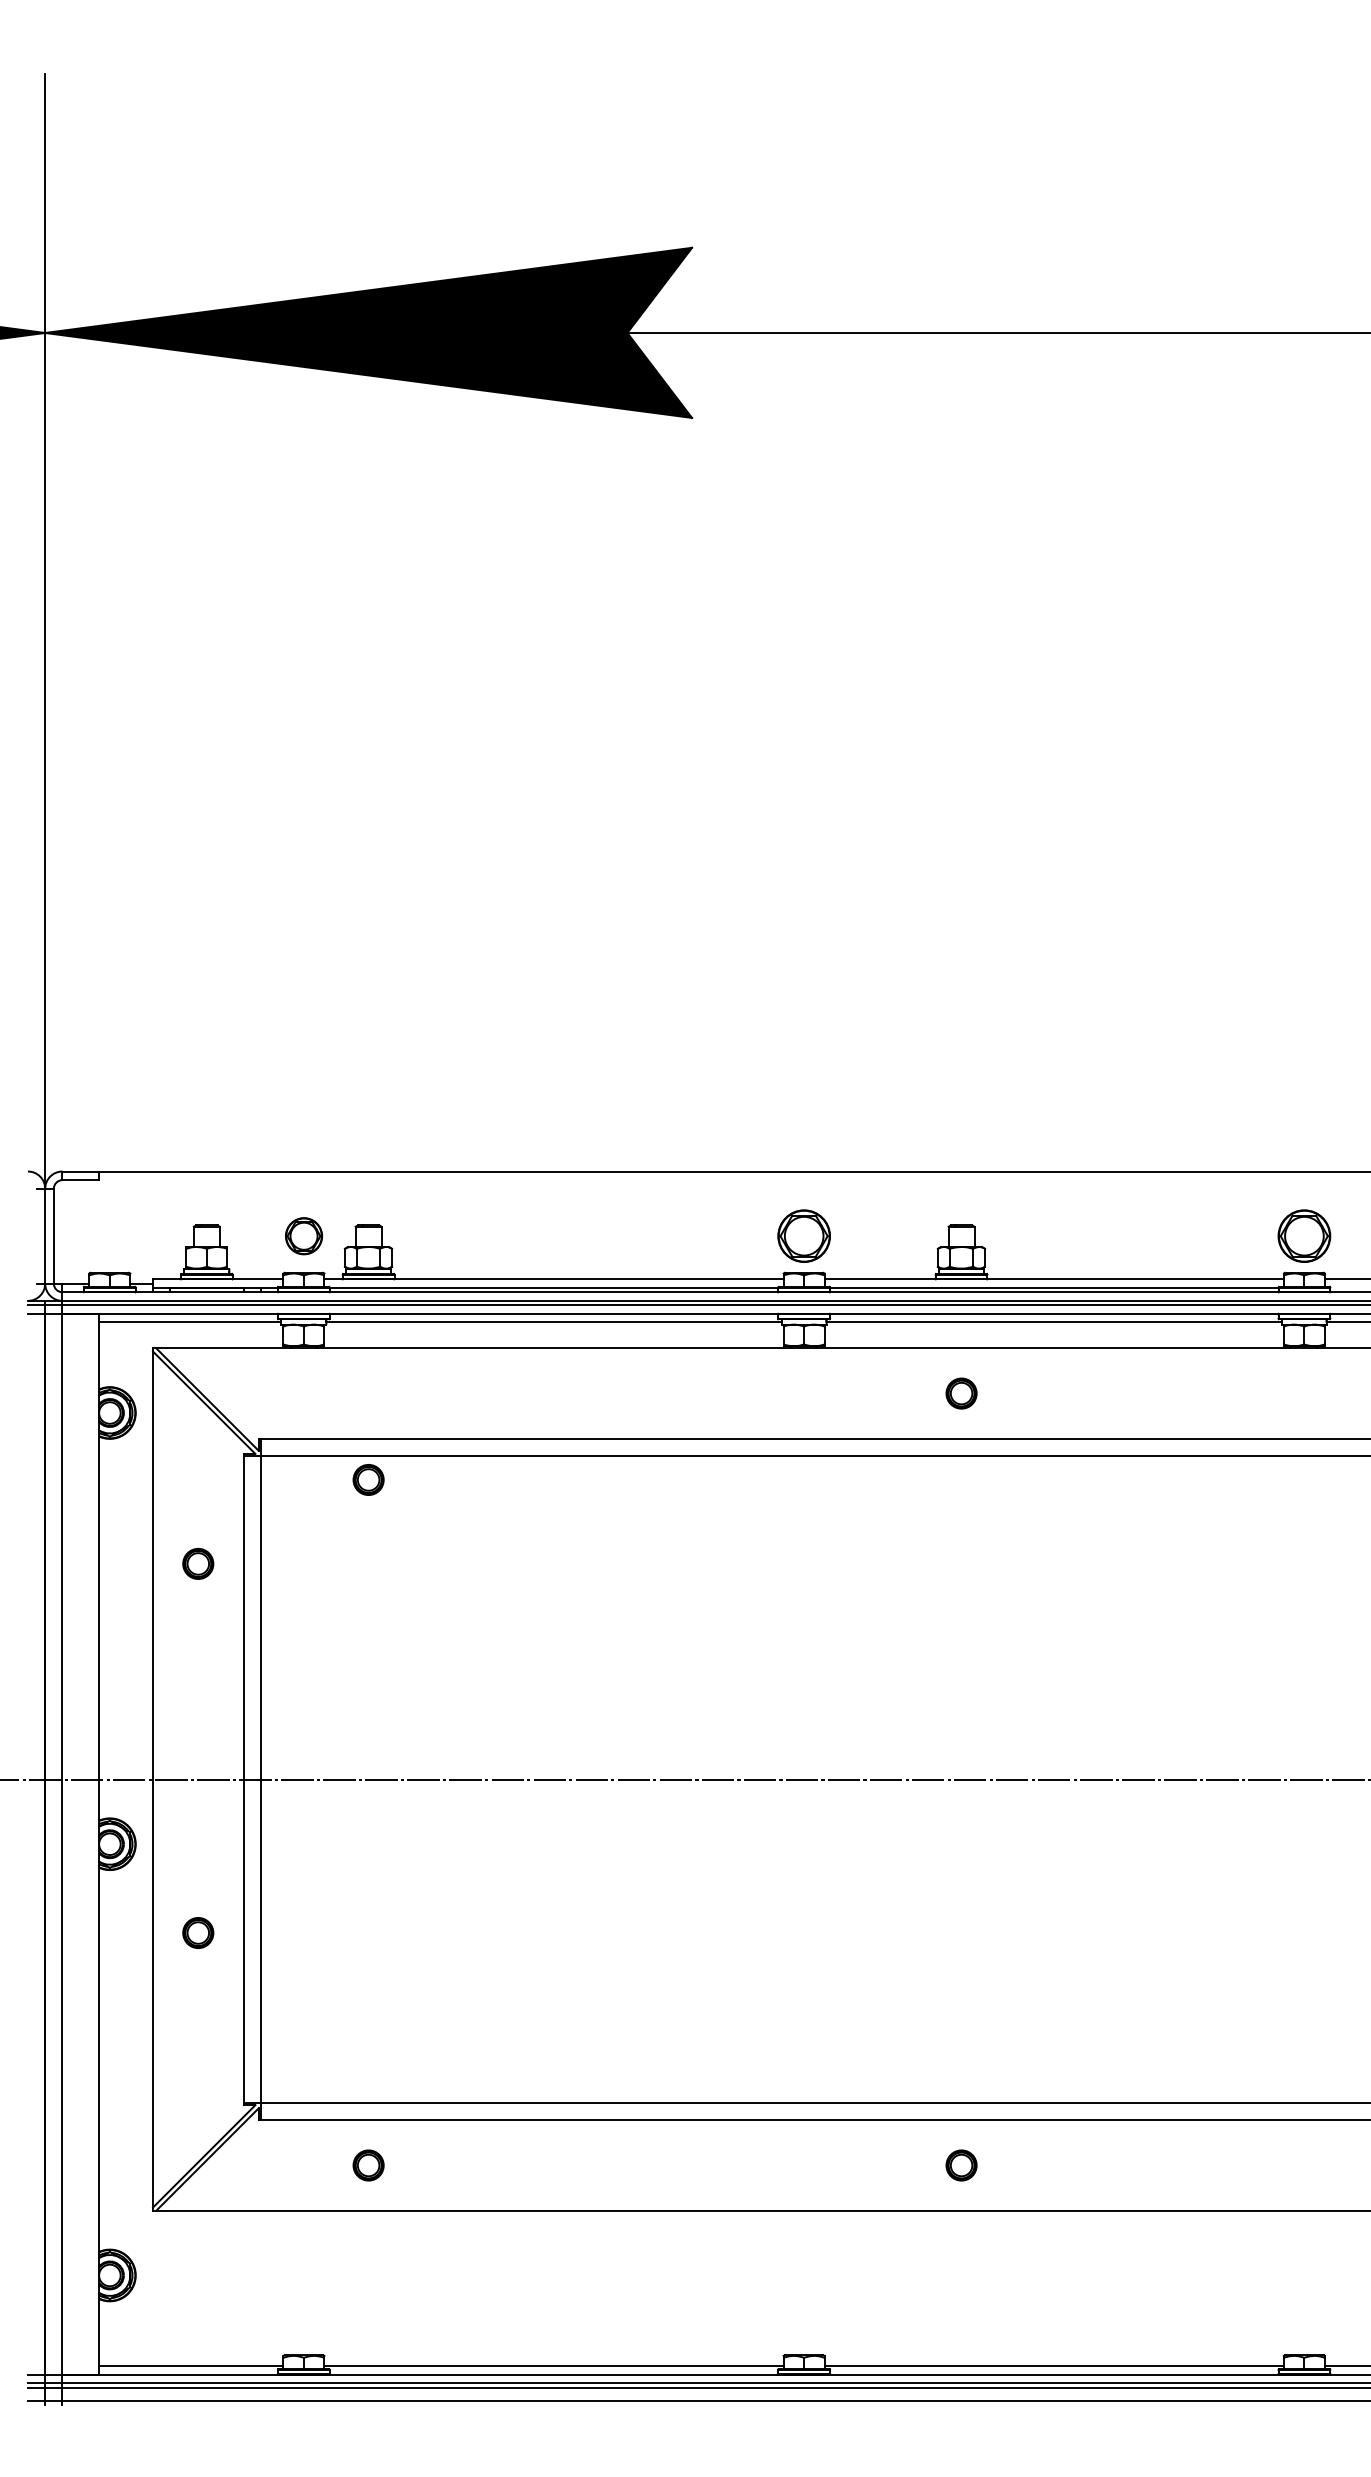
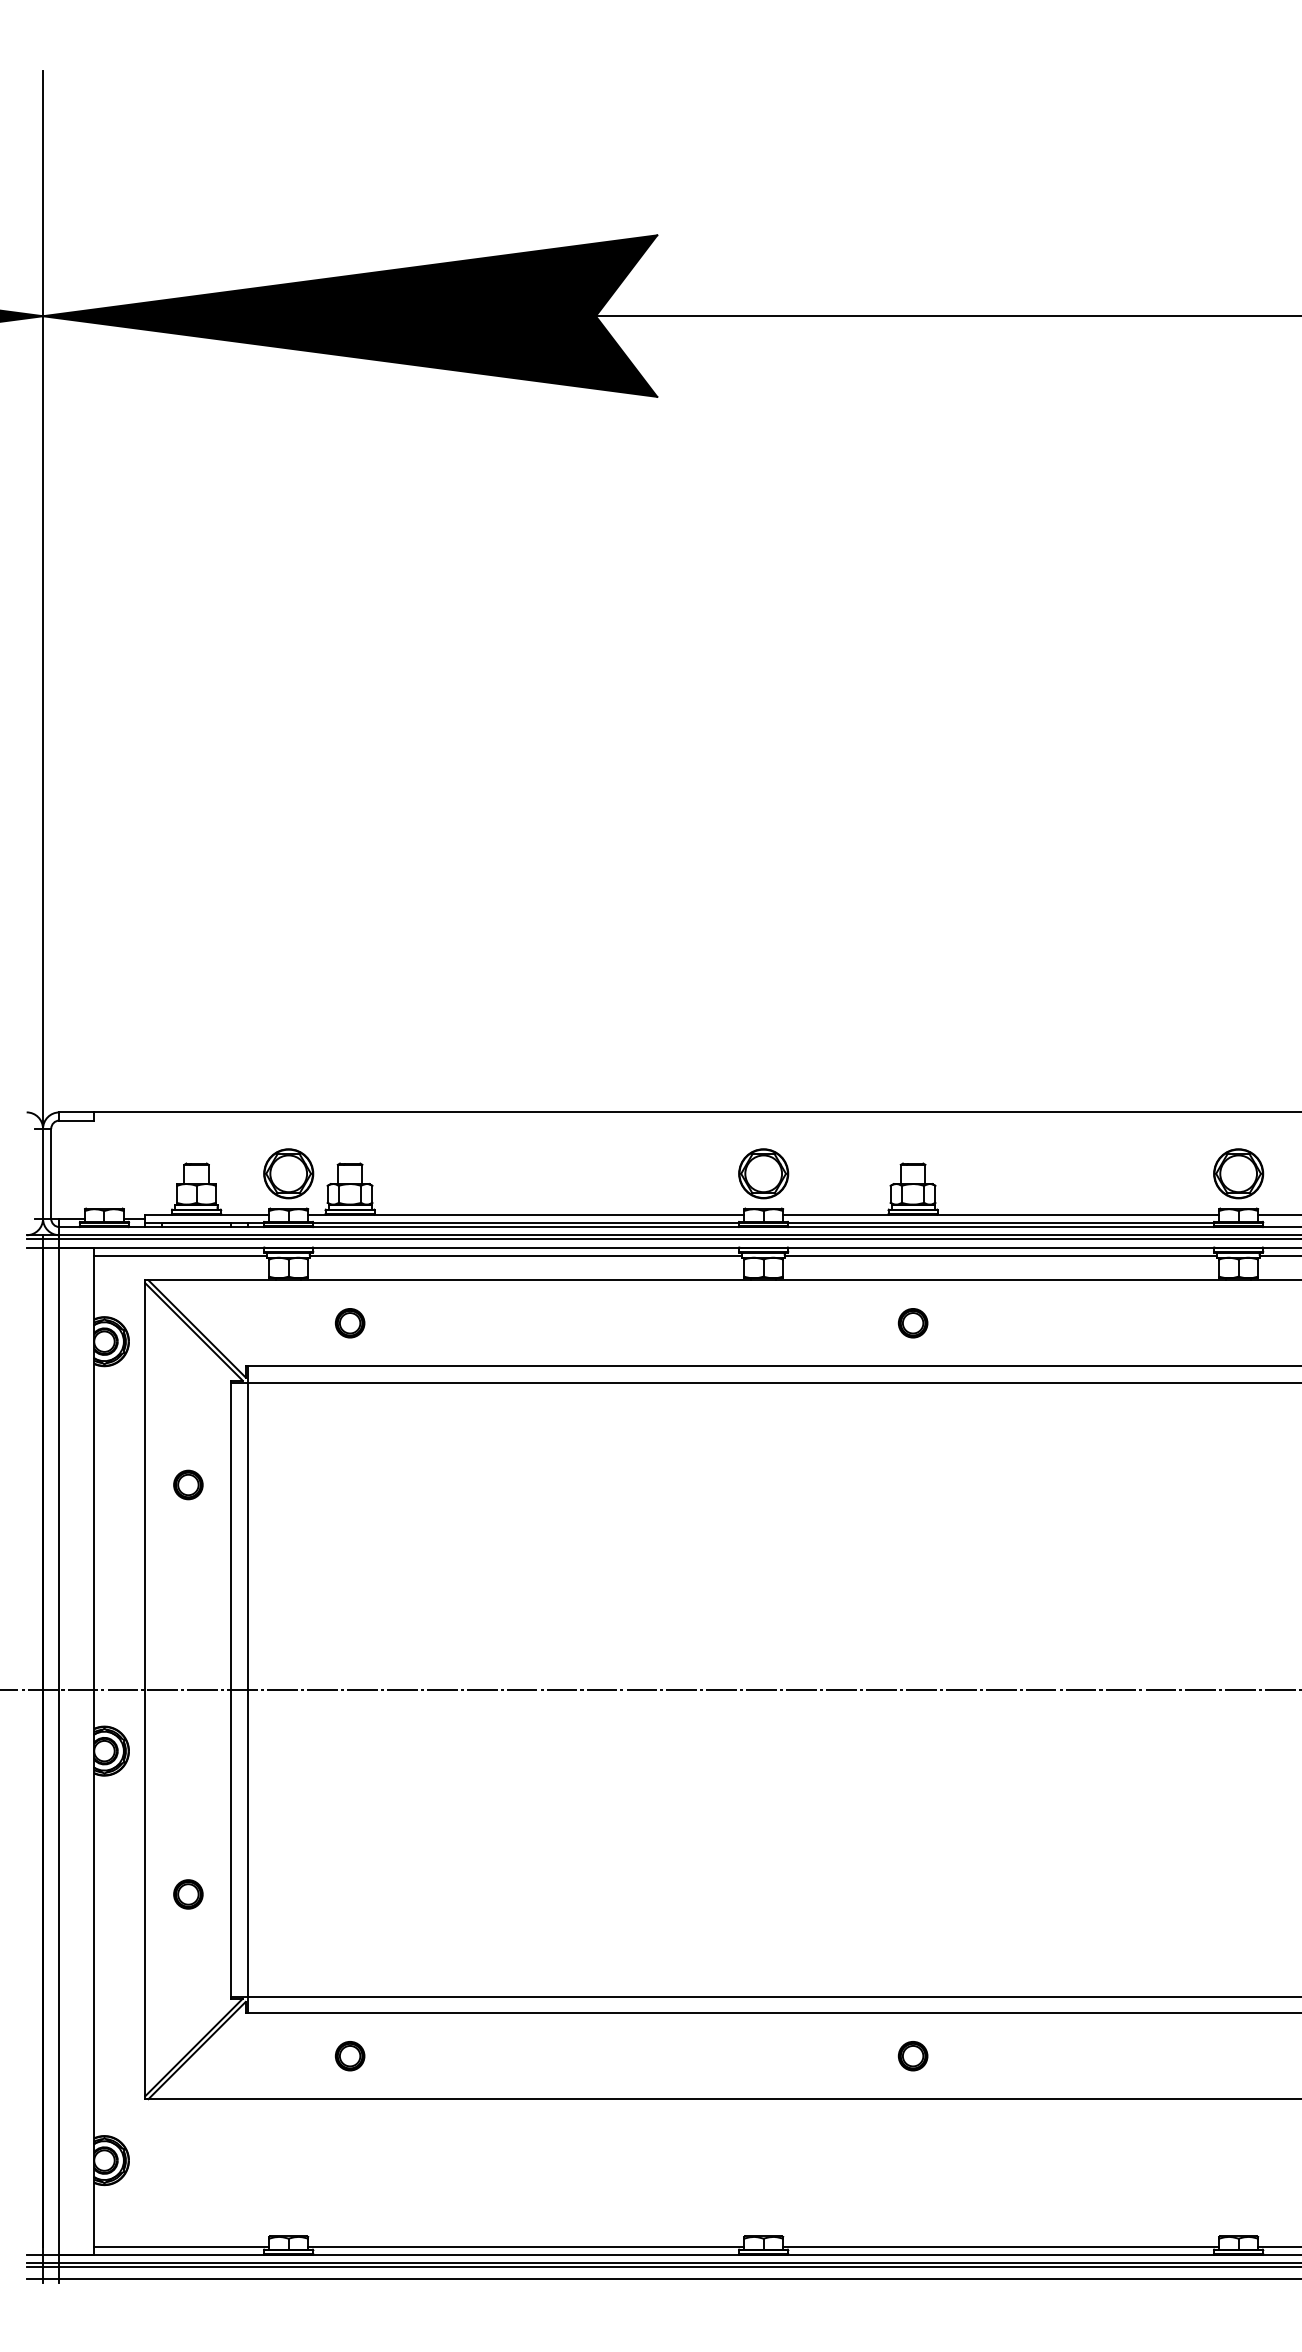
part: (303, 1235) -> (288, 1173), size x1.43
part: (367, 1480) -> (349, 1323), moved
part: (198, 1933) -> (188, 1894), moved

